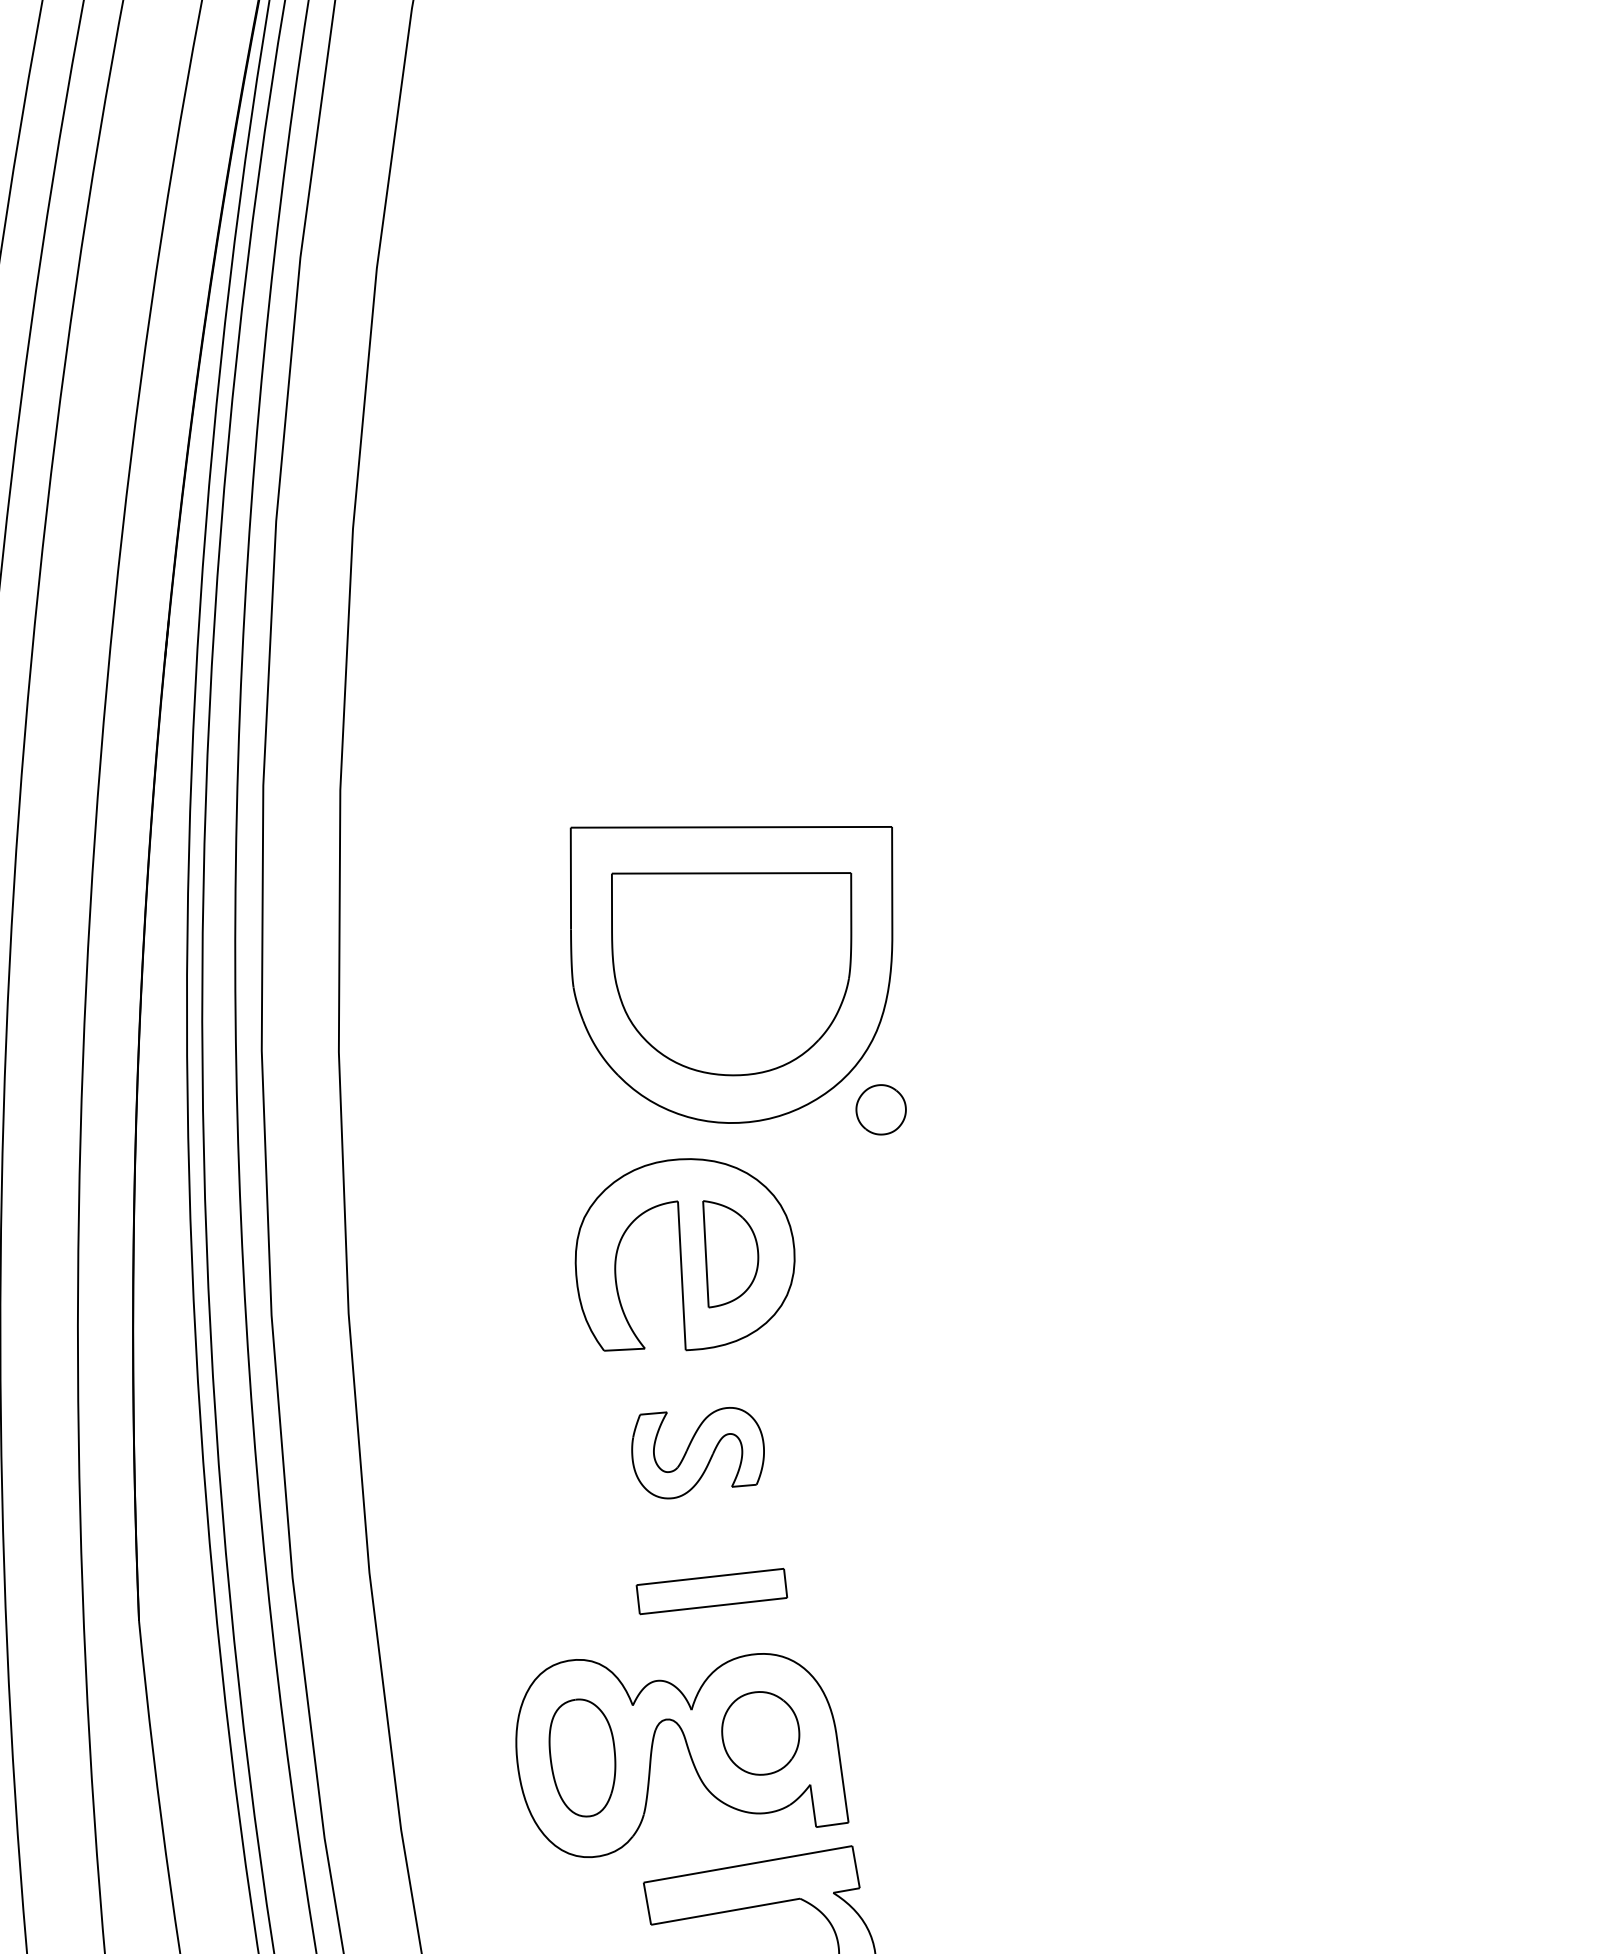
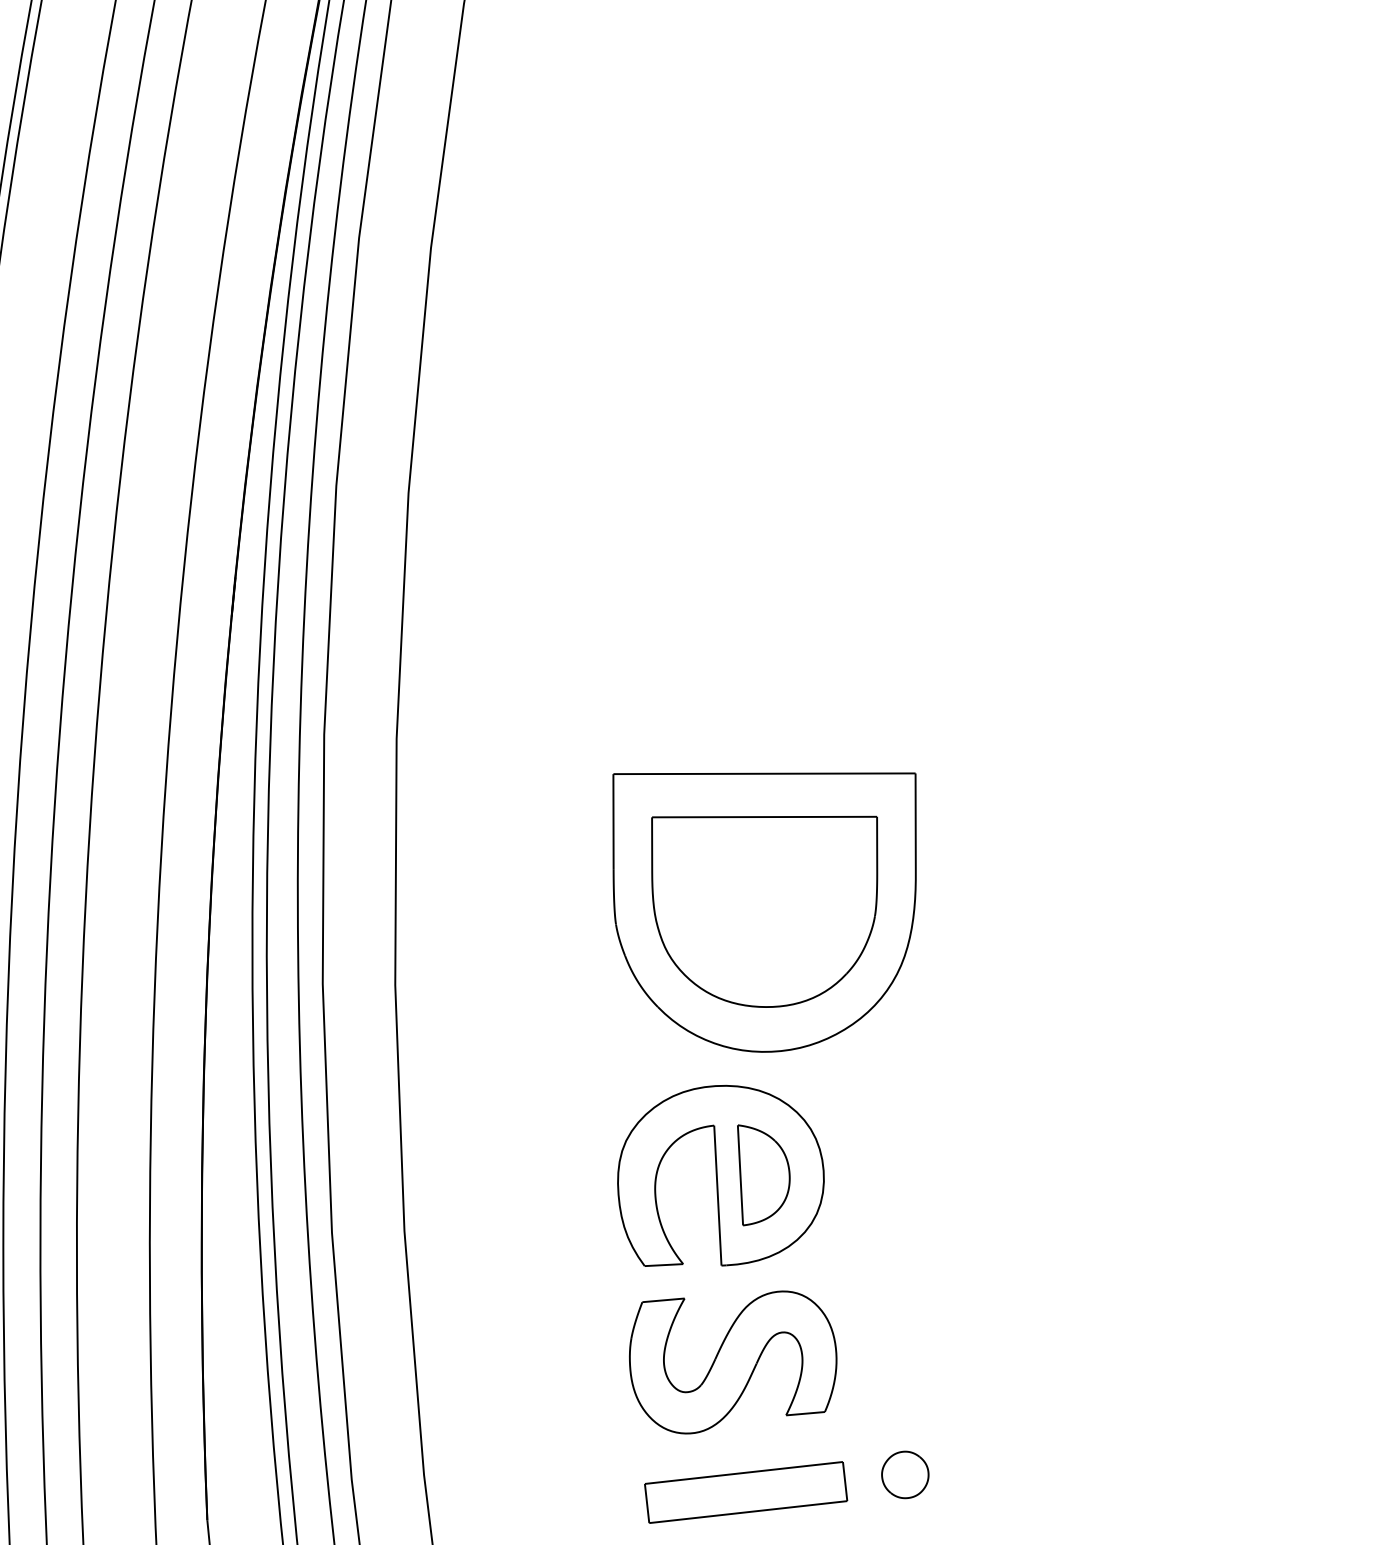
part: (880, 1109) -> (904, 1474), moved
part: (697, 1452) -> (732, 1361), size x1.67
part: (711, 1591) -> (745, 1492), size x1.43

